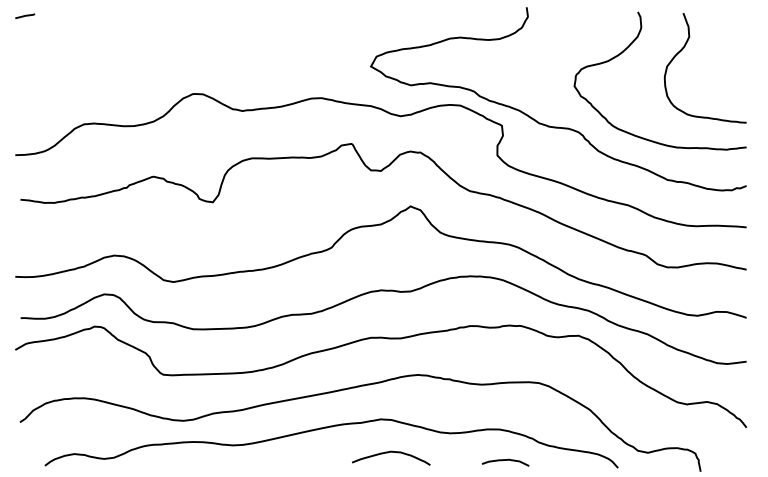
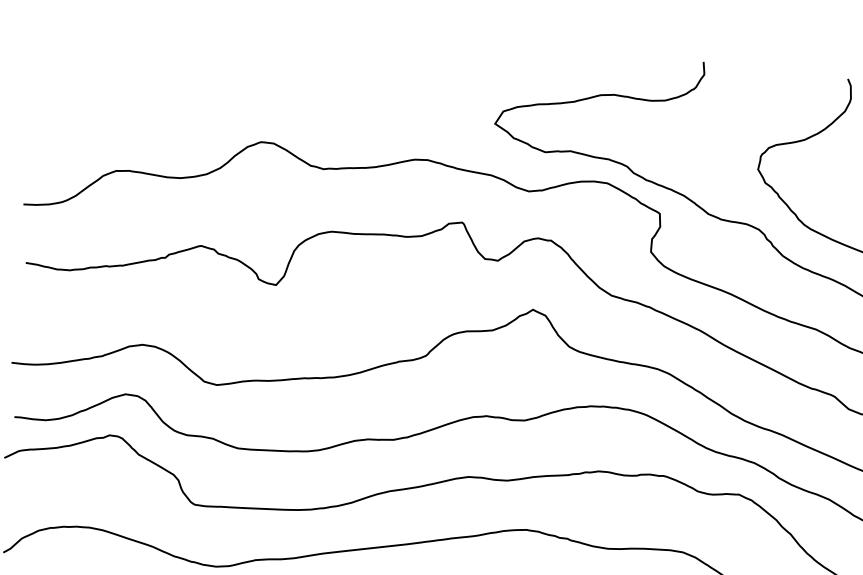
line: (25, 16) -> (50, 24), removed

